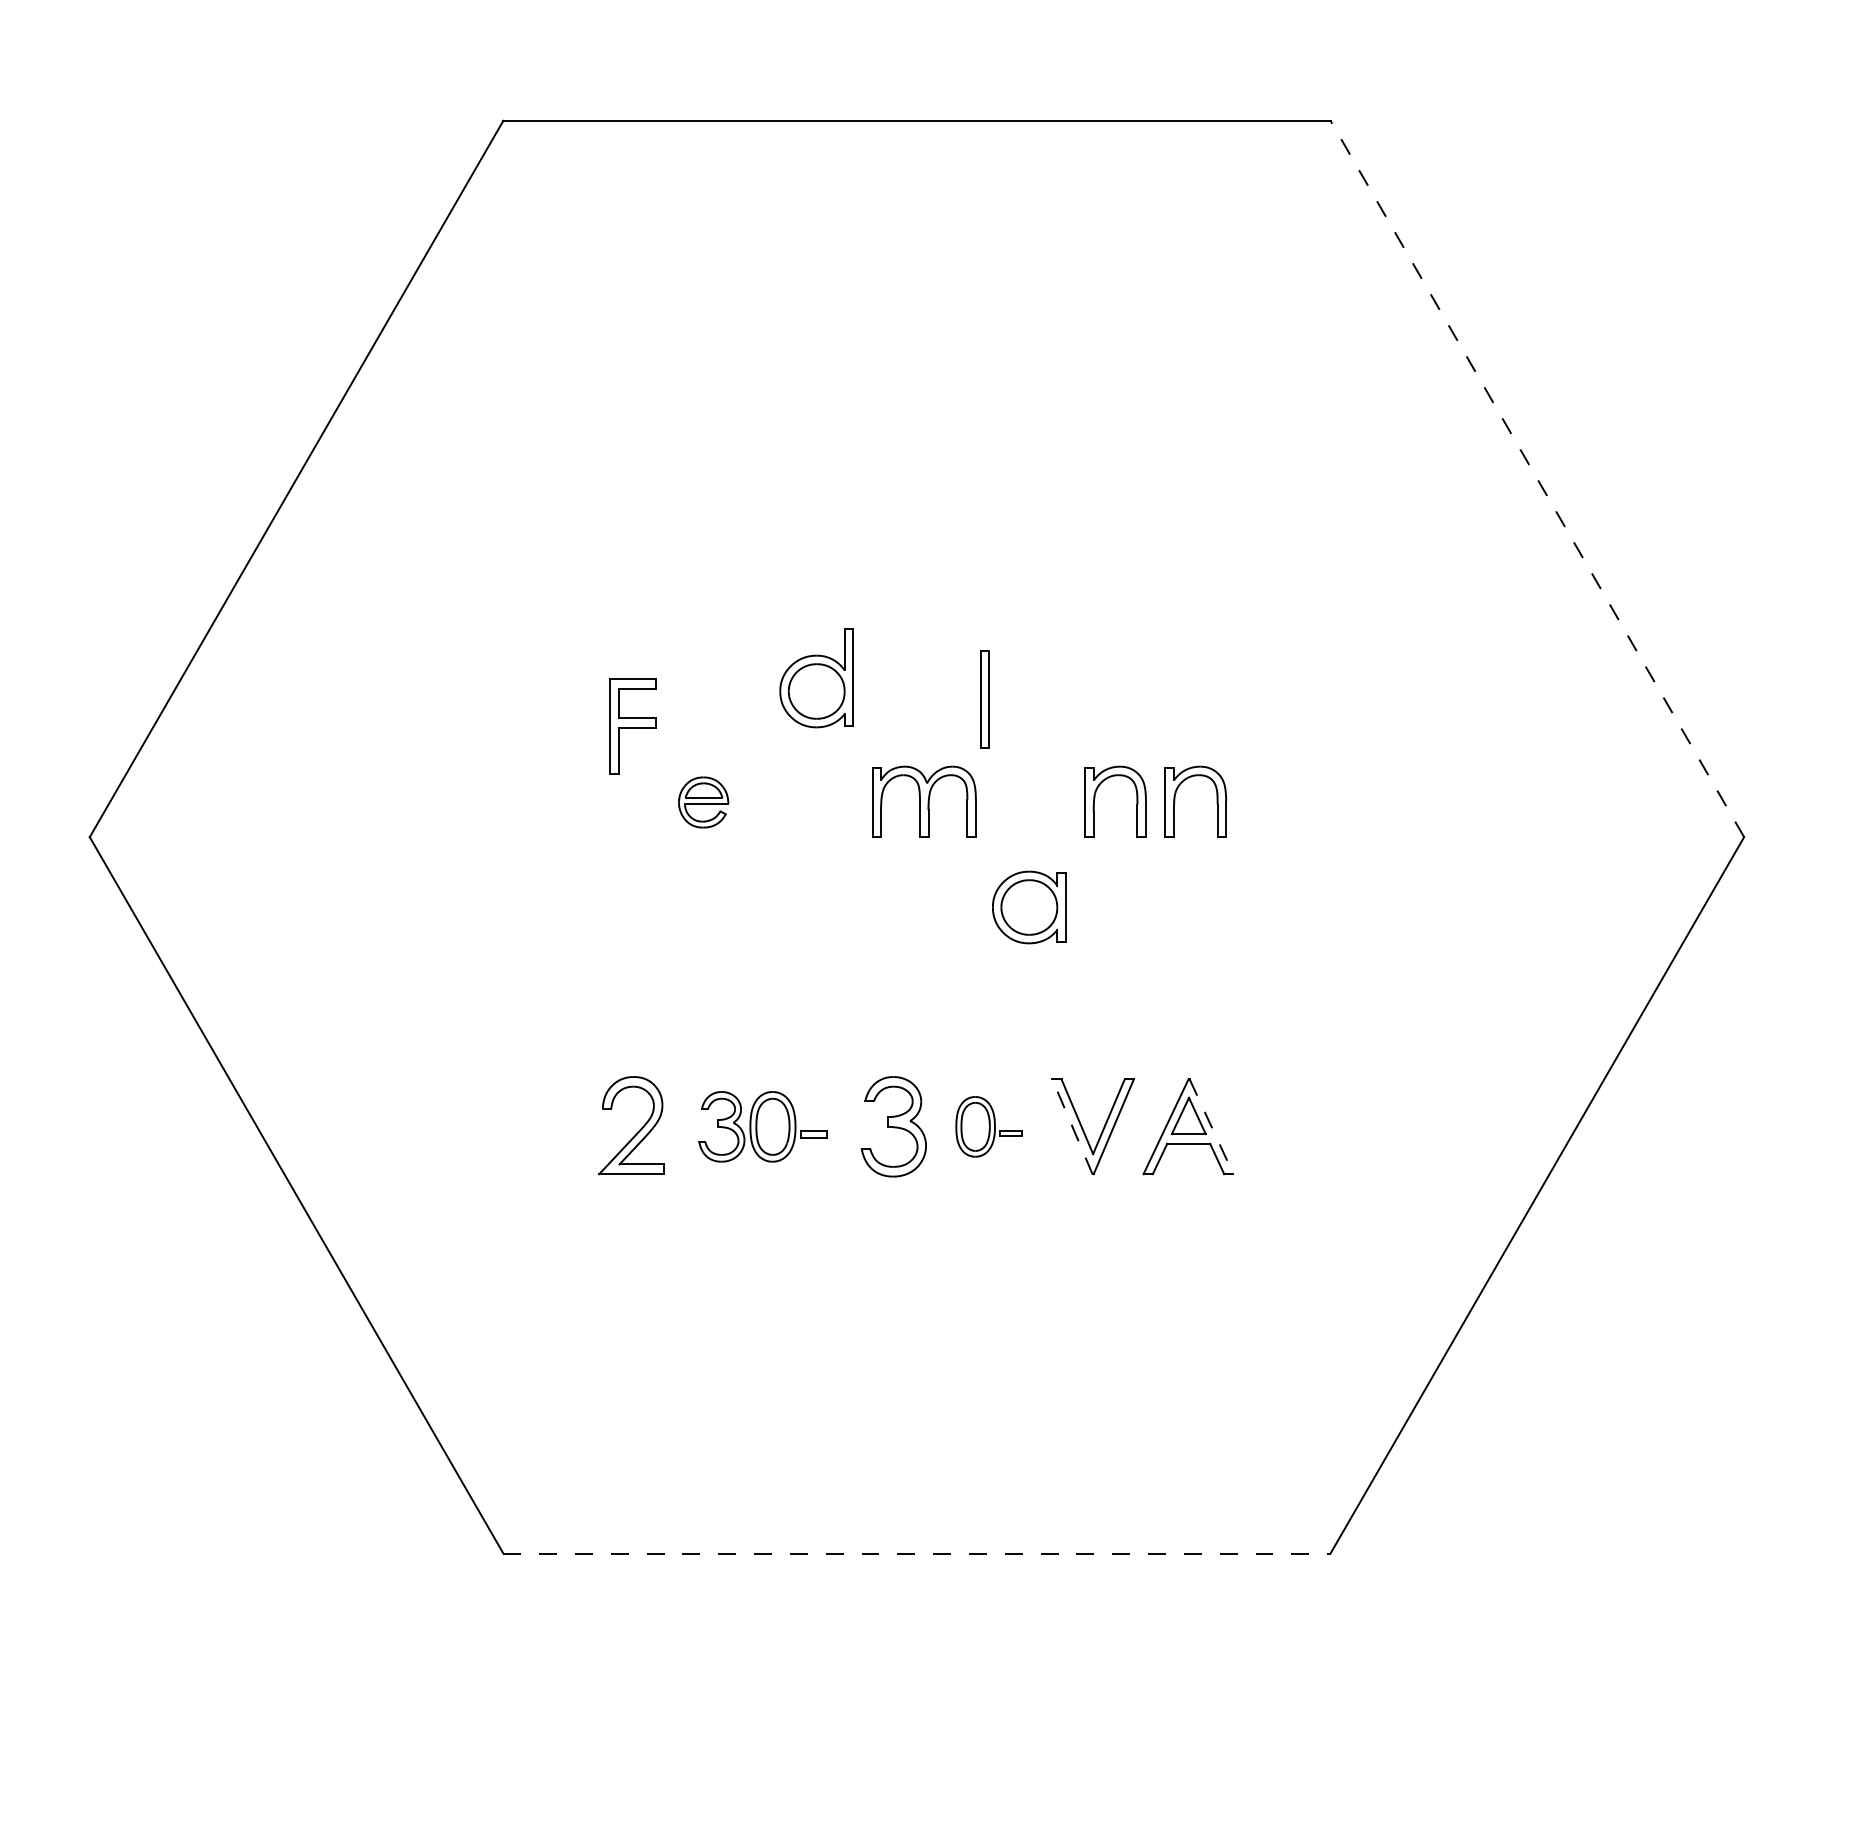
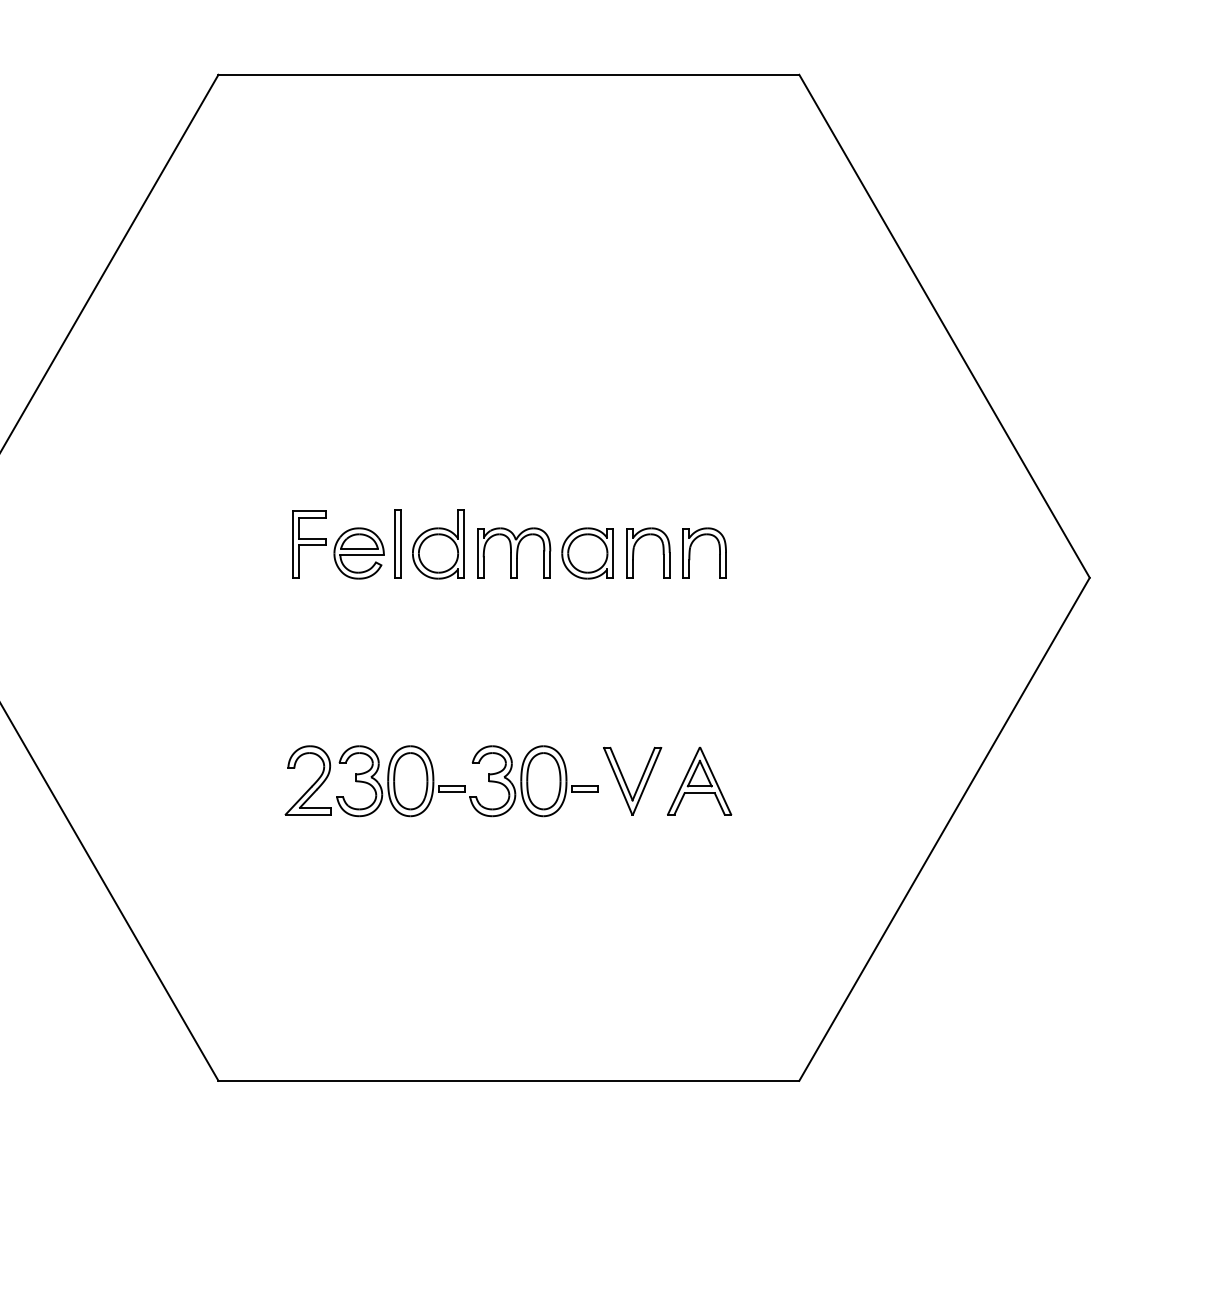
line: (1537, 478) -> (944, 325), dashed -> solid
part: (816, 678) -> (438, 544), moved
part: (984, 699) -> (397, 543), moved
part: (632, 726) -> (309, 544), moved
part: (703, 802) -> (359, 553), size x1.43
part: (1029, 907) -> (587, 553), moved
part: (762, 1126) -> (400, 781), size x1.43
part: (988, 1126) -> (559, 781), size x1.67
line: (1072, 1126) -> (618, 781), dashed -> solid
line: (1211, 1127) -> (715, 781), dashed -> solid
line: (916, 1553) -> (508, 1080), dashed -> solid

